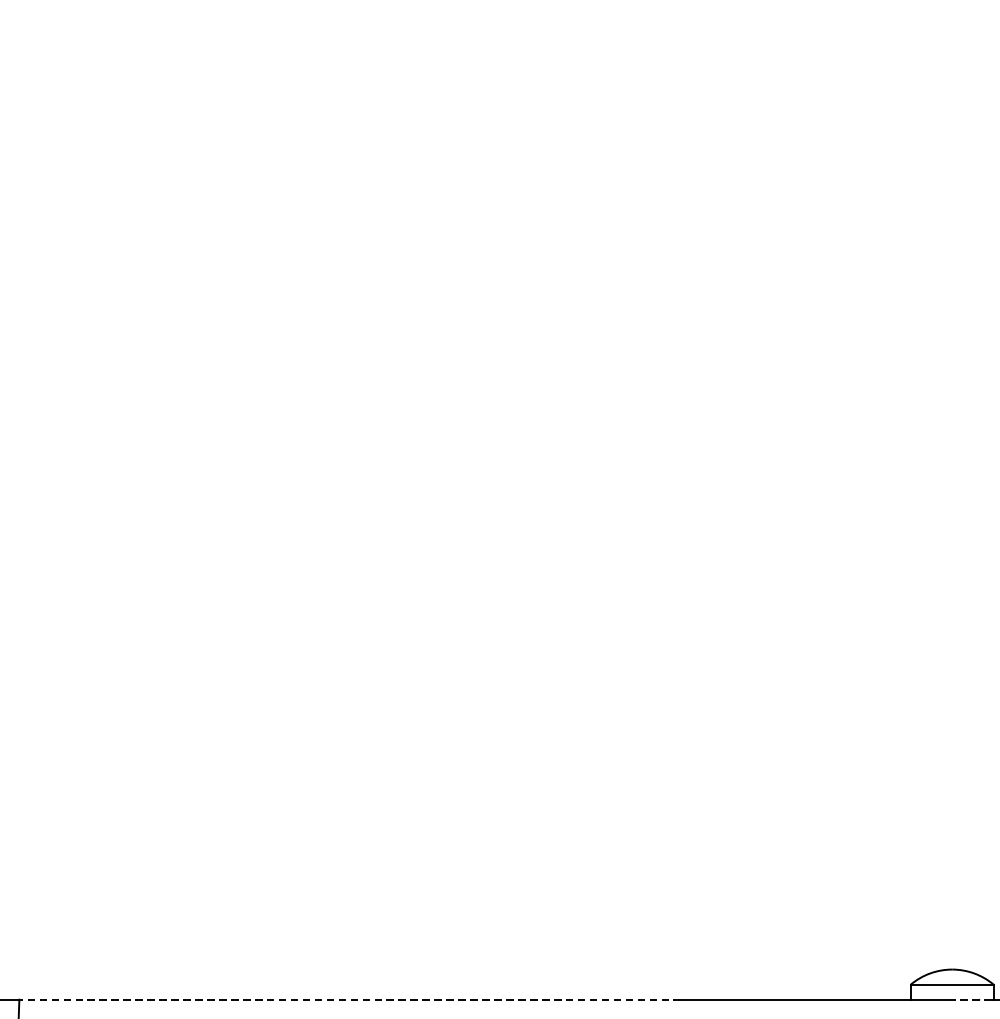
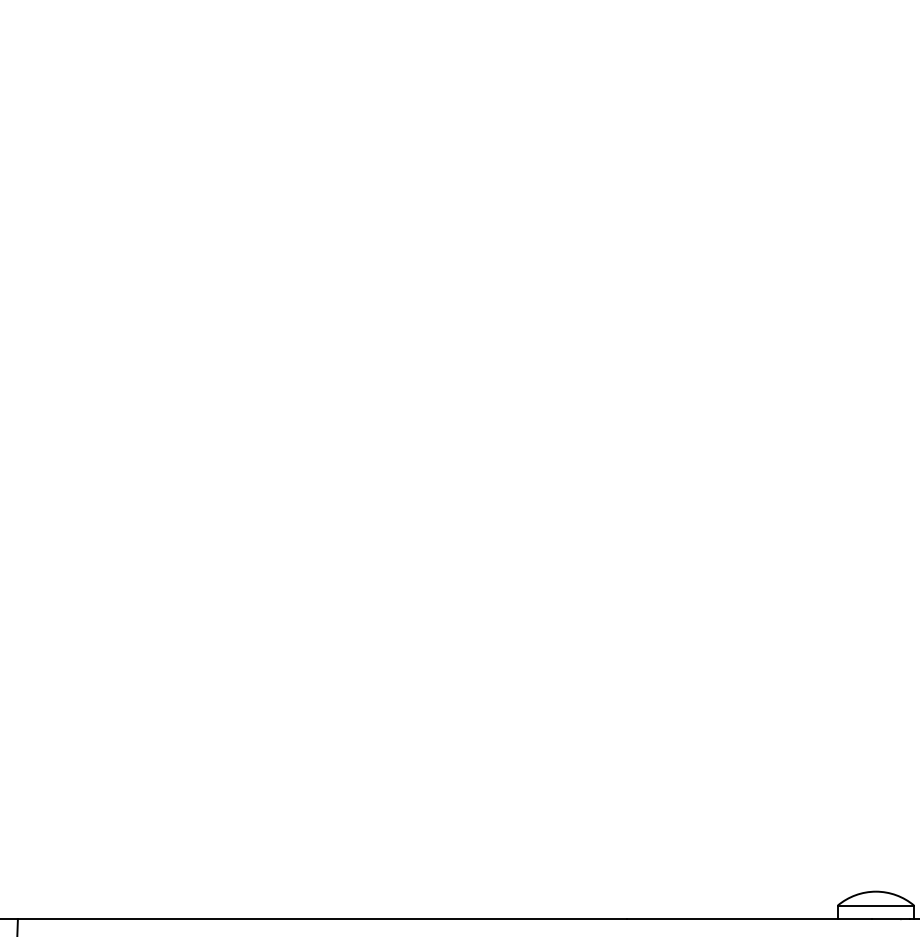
line: (349, 999) -> (321, 919), dashed -> solid
line: (969, 999) -> (891, 919), dashed -> solid

